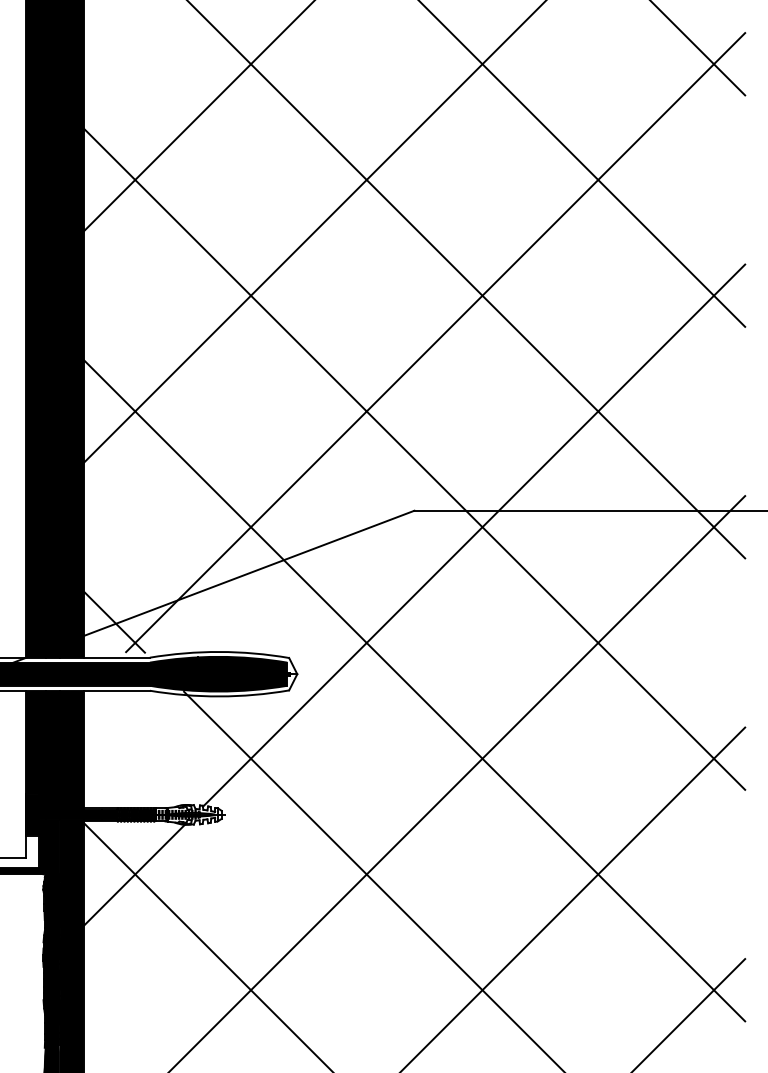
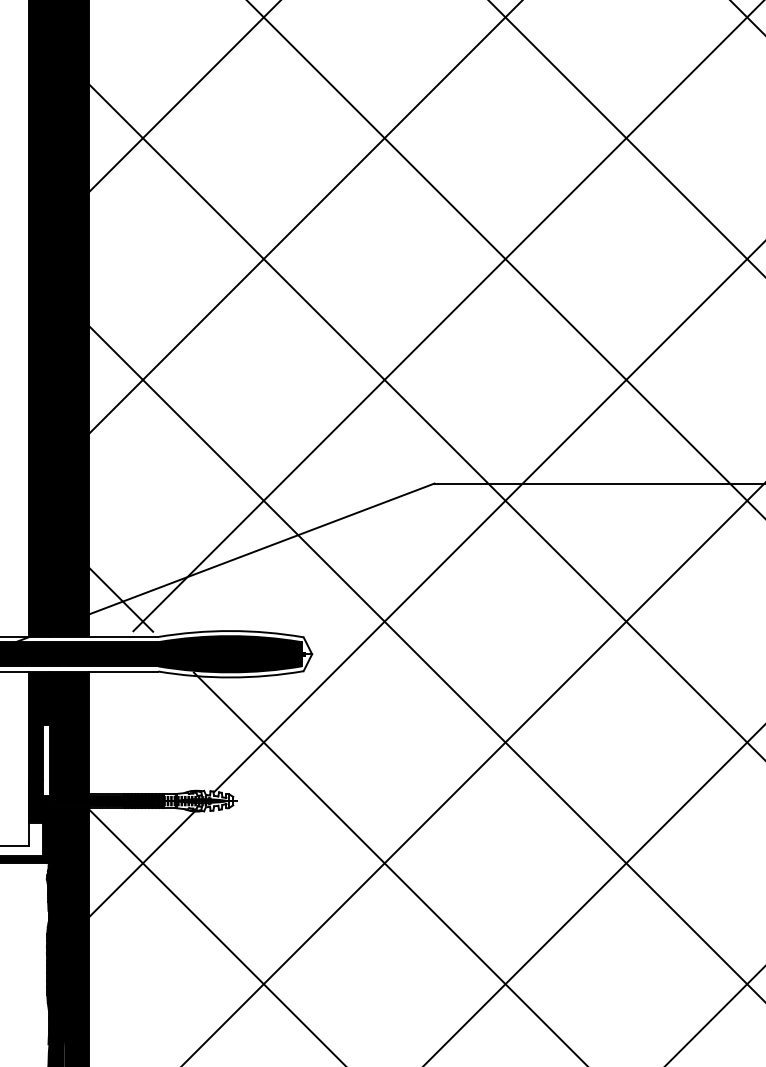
fill: (42, 775) -> (46, 760), removed

